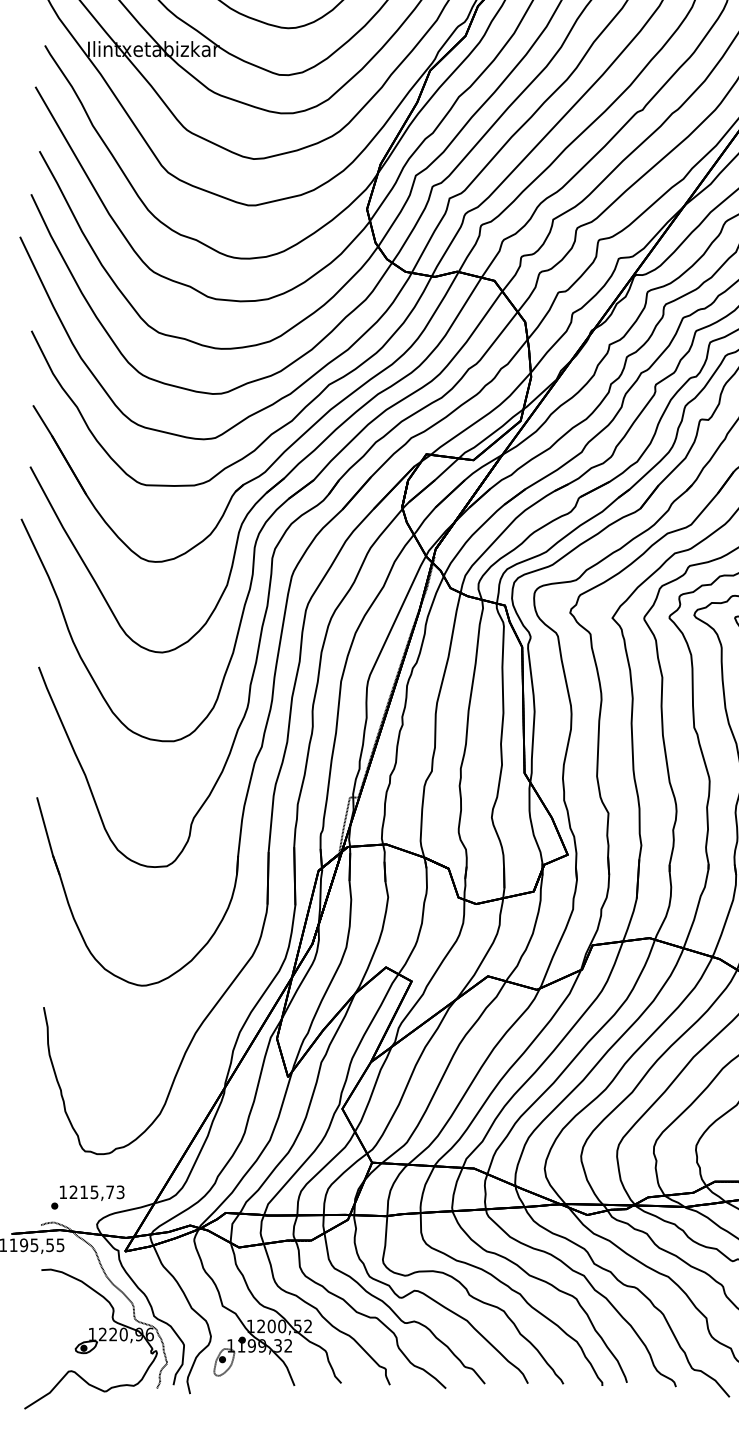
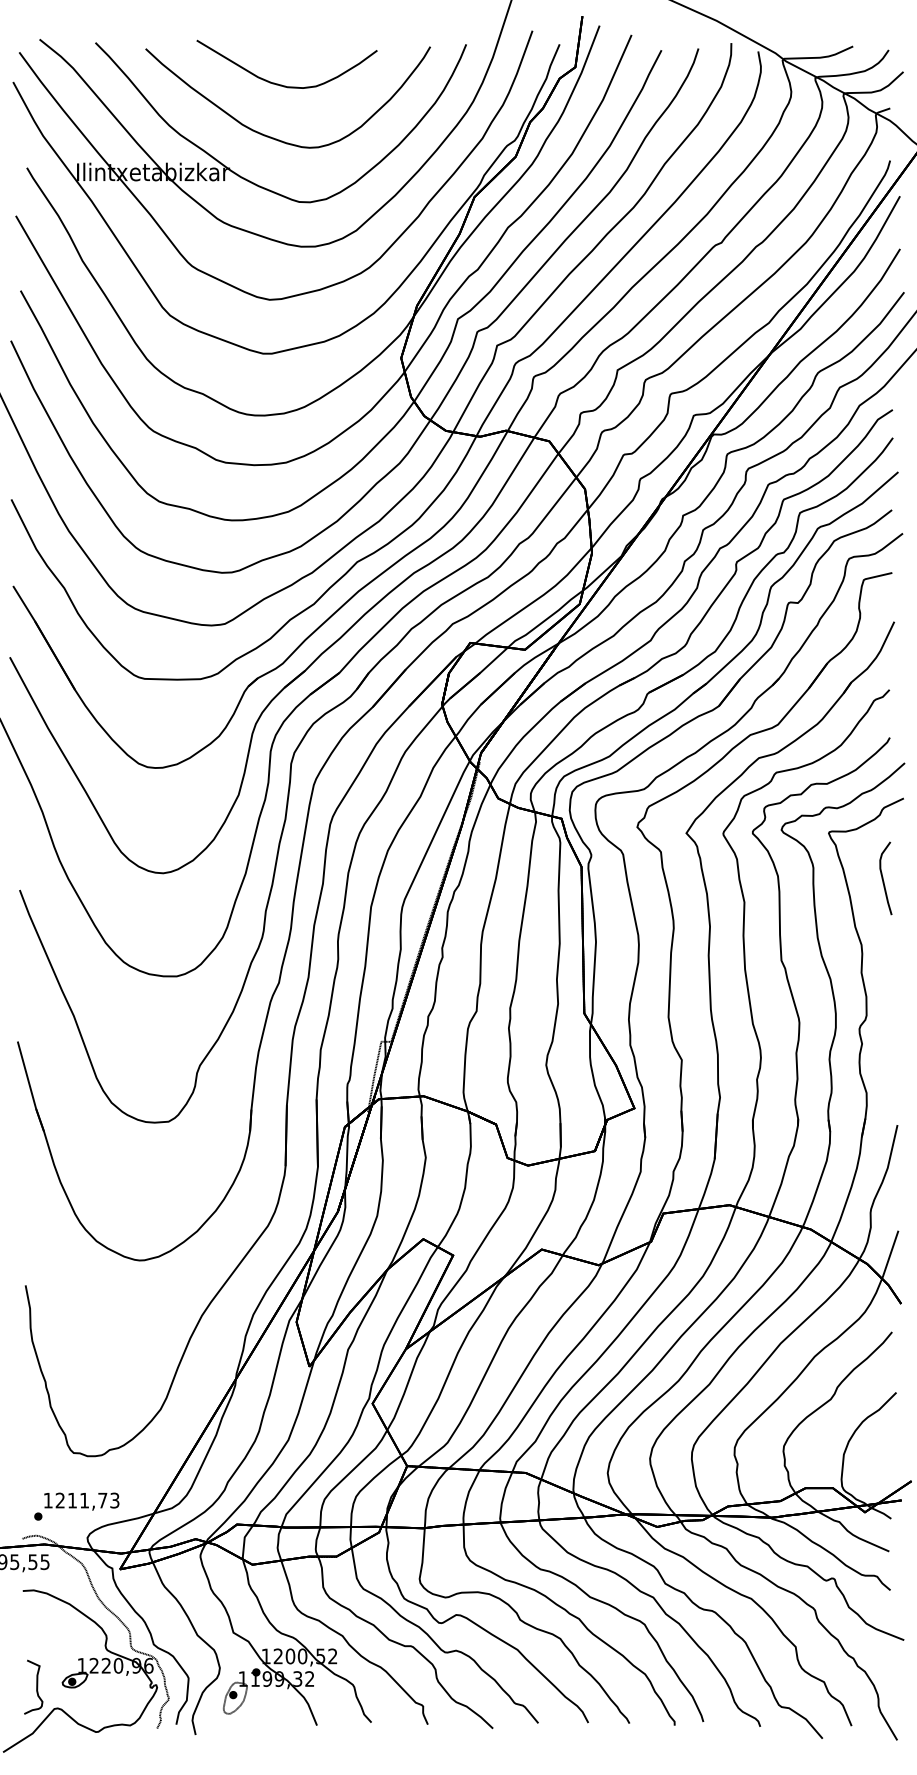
text: (94, 1192) -> (84, 1500), 1215,73 -> 1211,73
curve: (53, 1352) -> (36, 1686), added

